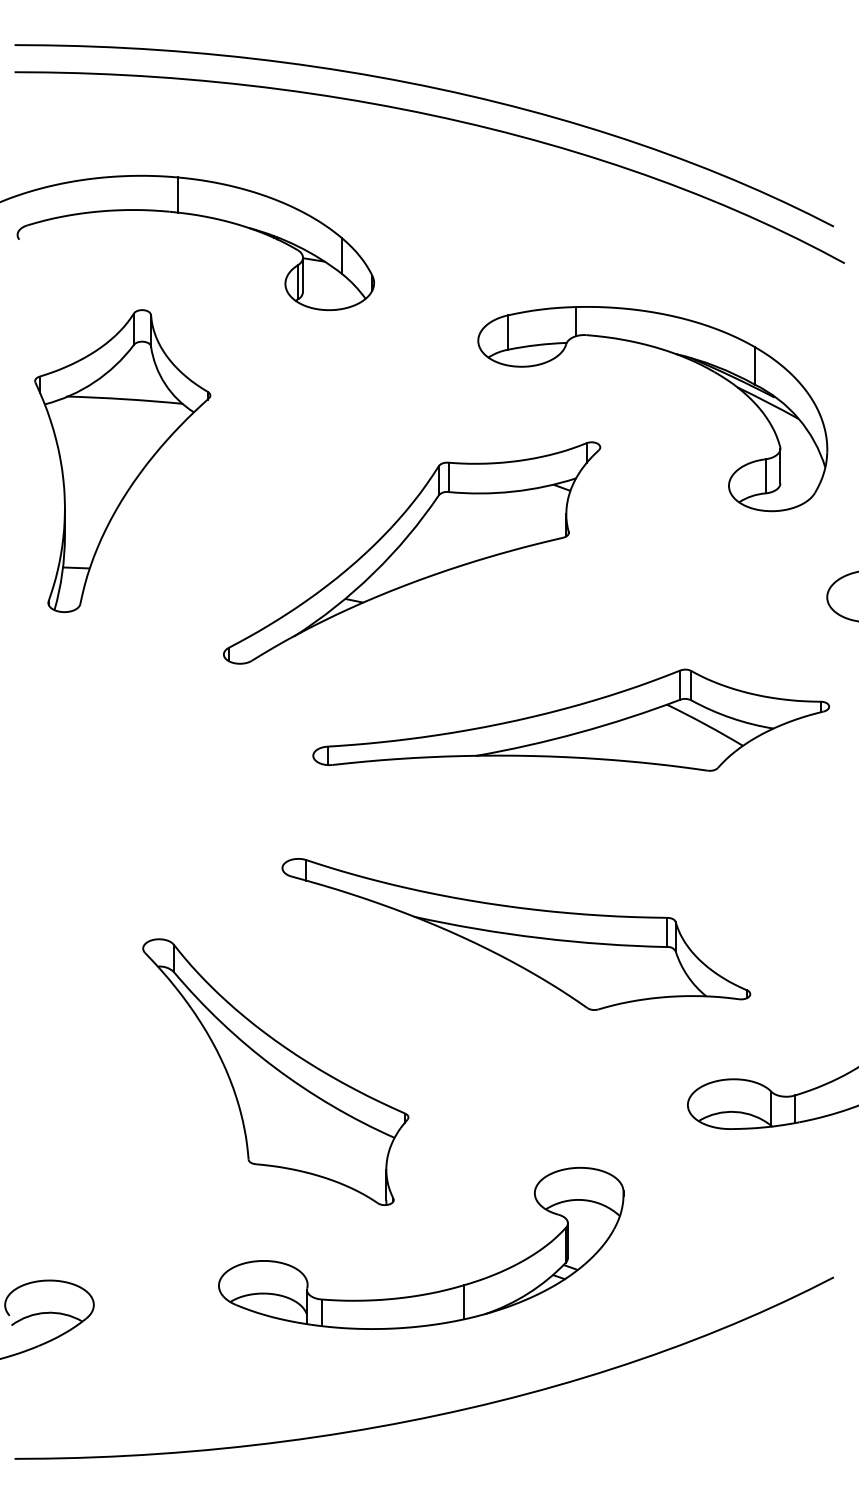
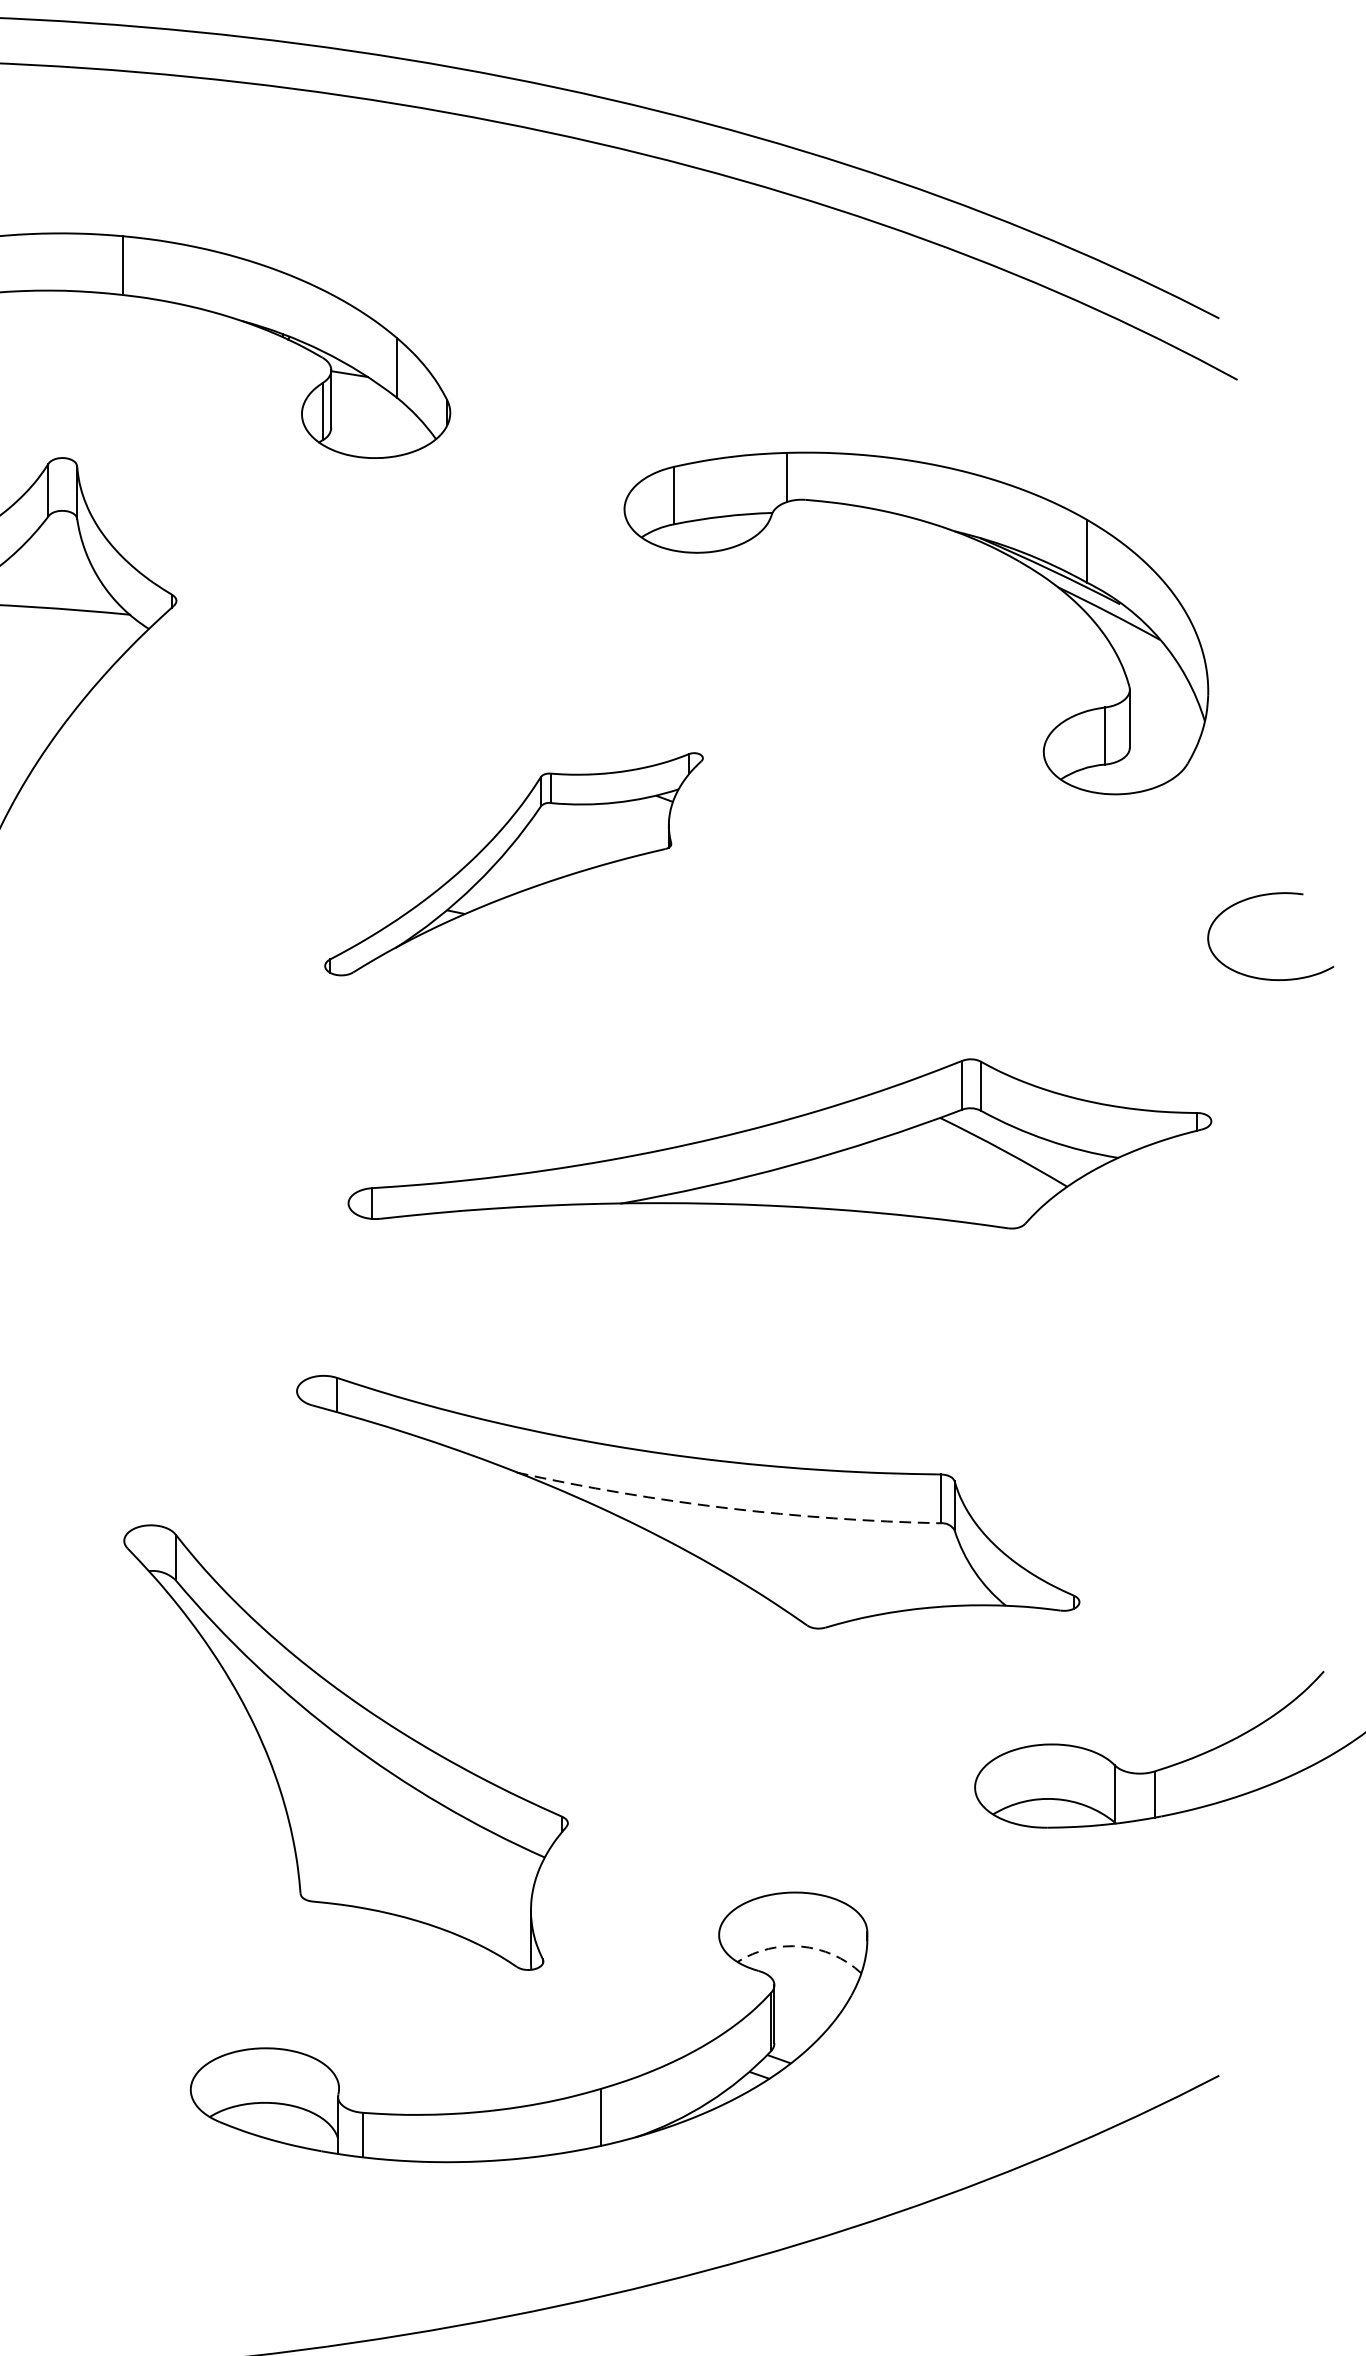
part: (412, 552) -> (514, 863), size x0.6
arc: (539, 938) -> (726, 1508), solid -> dashed
part: (275, 1071) -> (345, 1746), moved
arc: (584, 1200) -> (802, 1947), solid -> dashed

